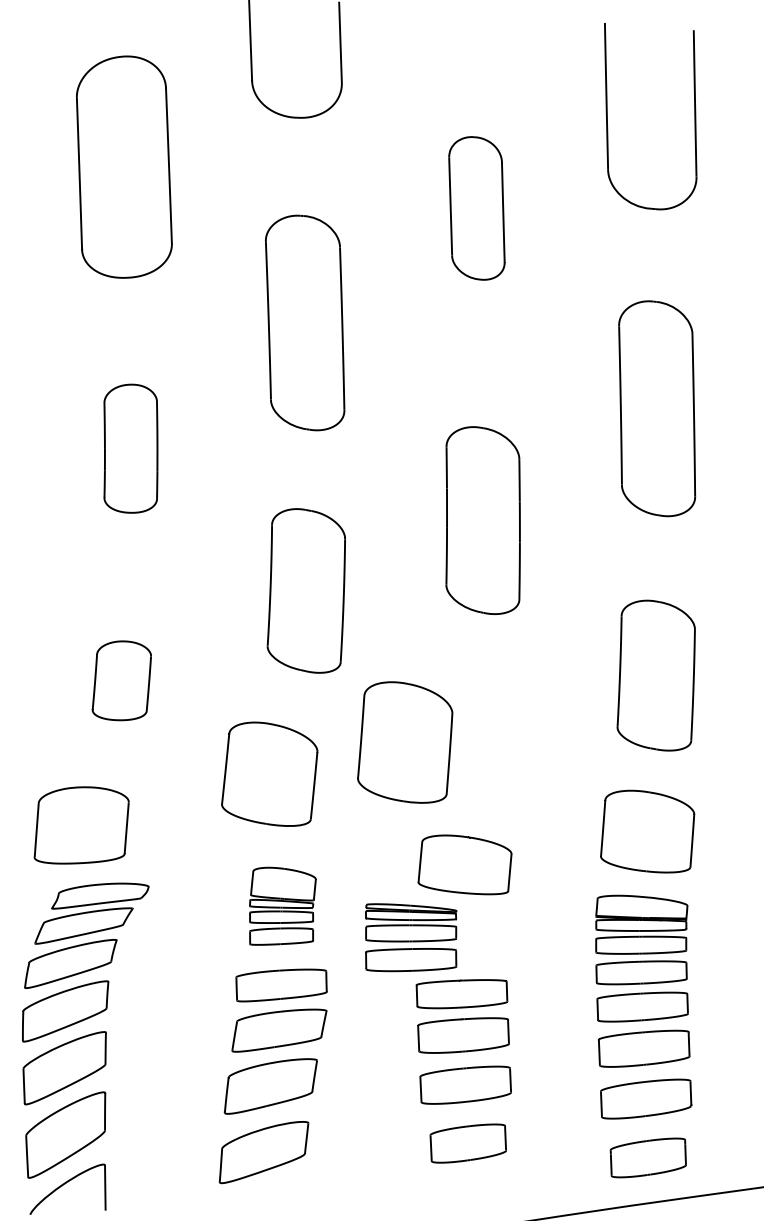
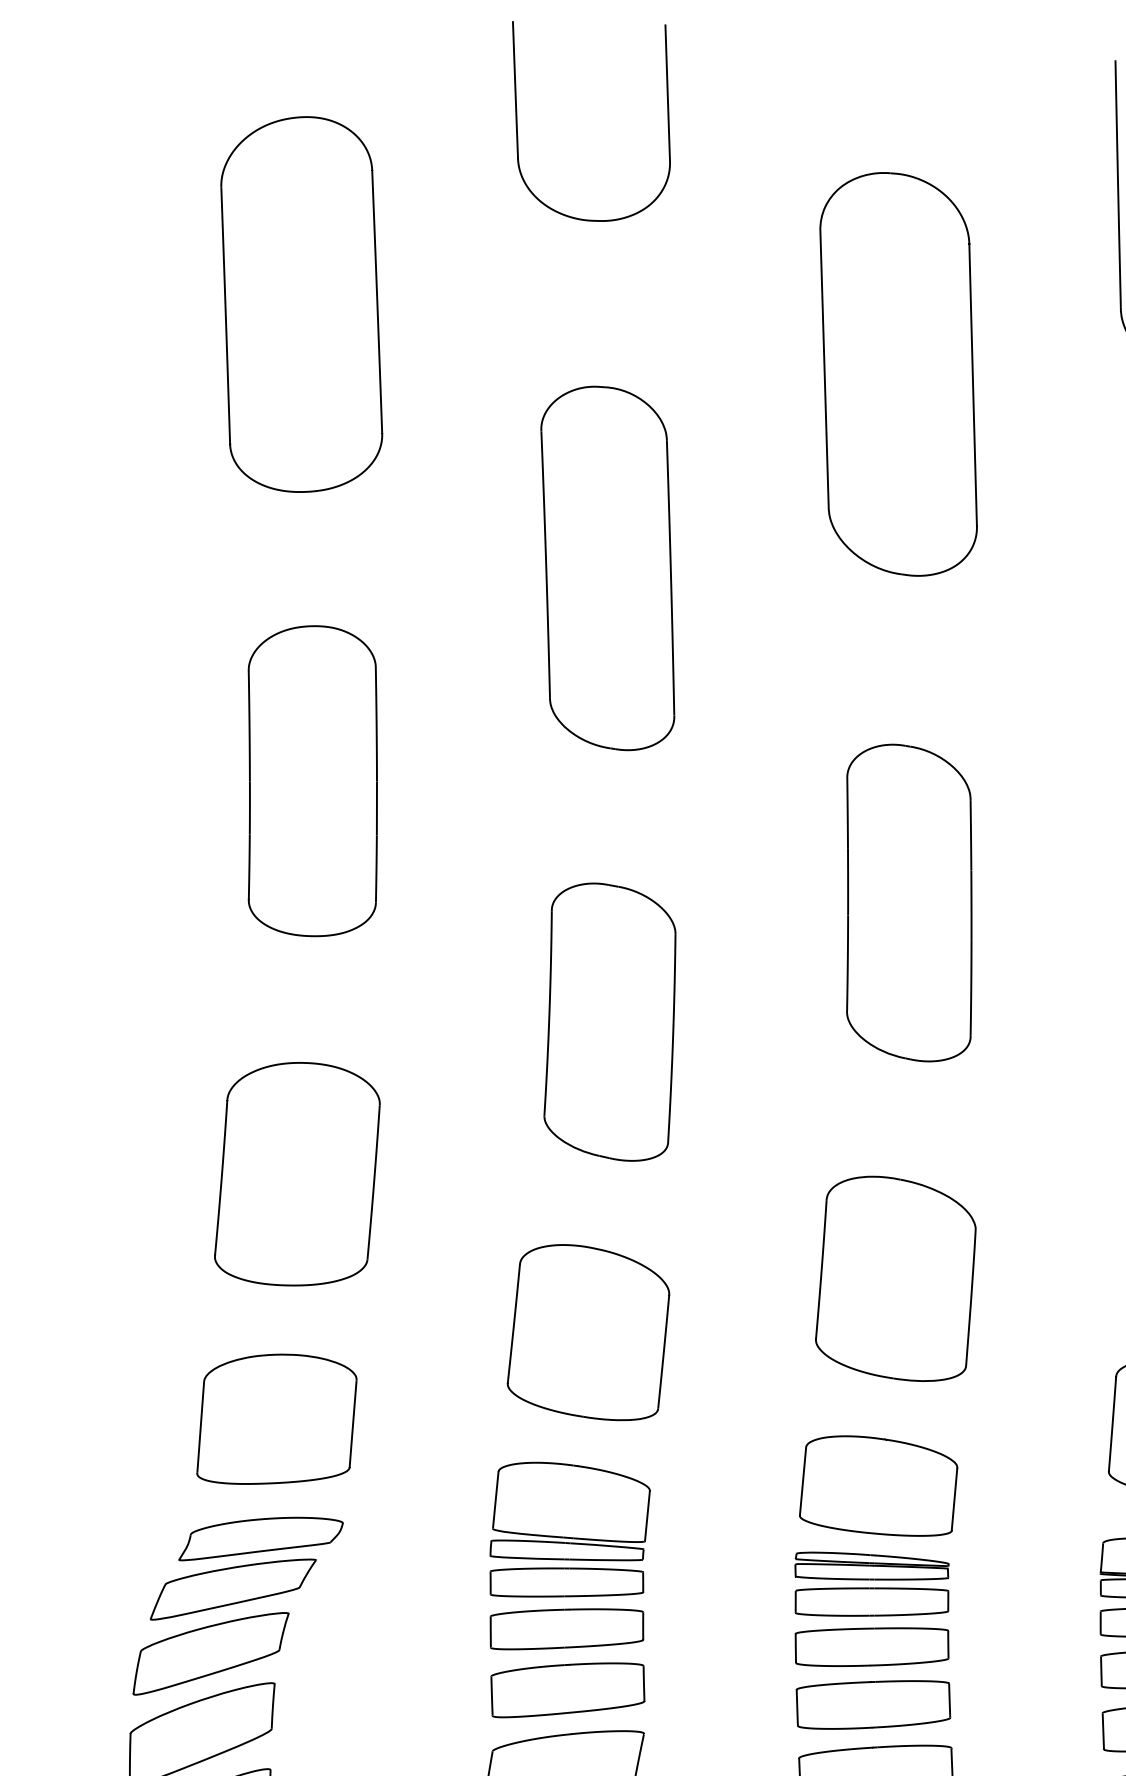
part: (476, 208) -> (898, 374), size x1.67
part: (130, 448) -> (312, 780), size x1.43
part: (121, 680) -> (296, 1173), size x1.67
part: (405, 742) -> (896, 1278), moved
part: (269, 773) -> (588, 1331), moved
part: (81, 825) -> (276, 1419), moved
part: (282, 906) -> (569, 1556), size x1.43
part: (411, 937) -> (872, 1609), moved

